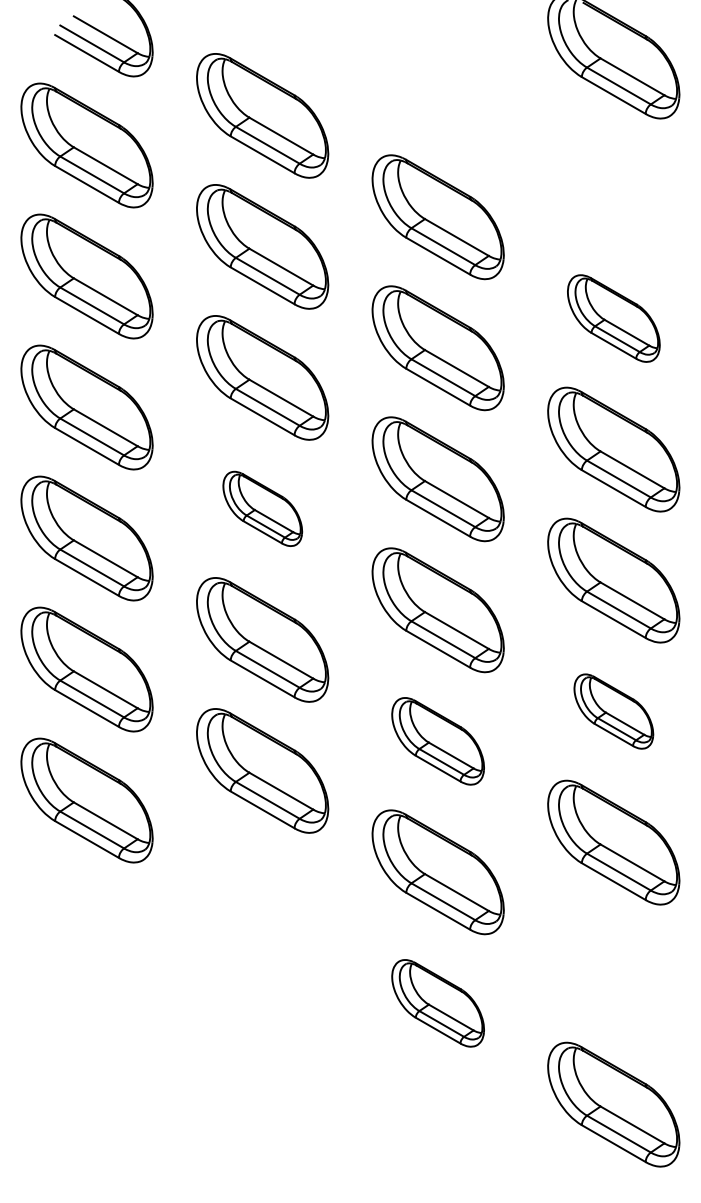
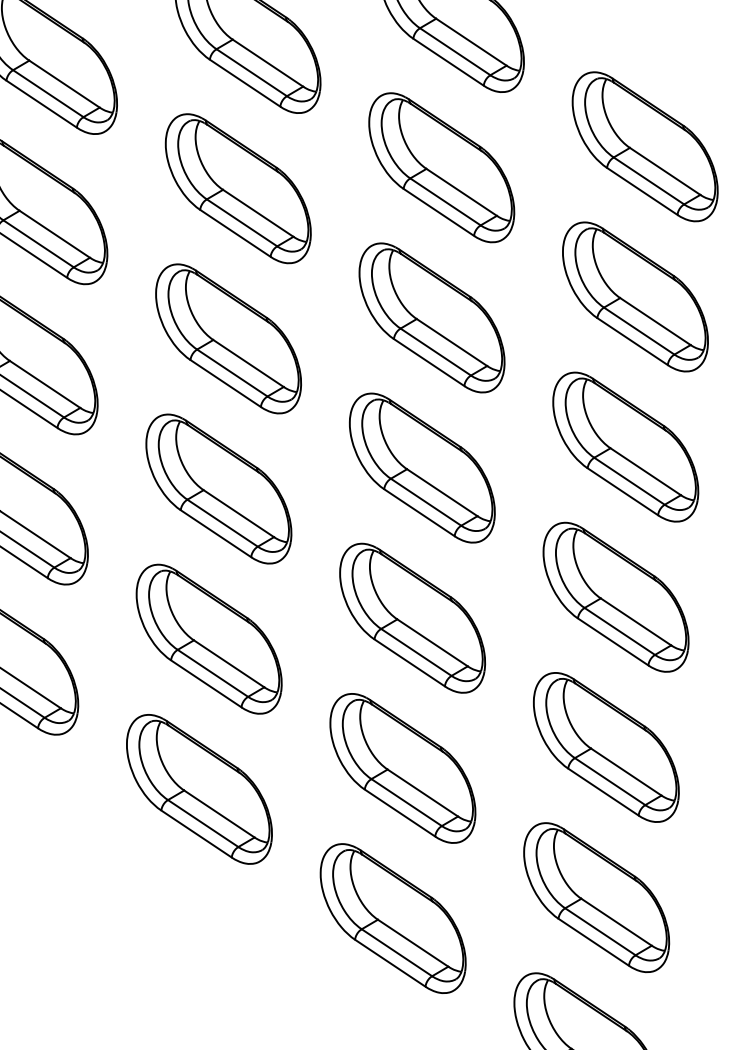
part: (613, 318) -> (644, 146), size x1.43
part: (262, 508) -> (228, 338), size x1.67
part: (613, 711) -> (615, 597), size x1.67
part: (437, 741) -> (411, 618), size x1.43
part: (262, 901) -> (199, 788), added
part: (613, 973) -> (596, 897), added
part: (437, 1003) -> (392, 918), size x1.43

